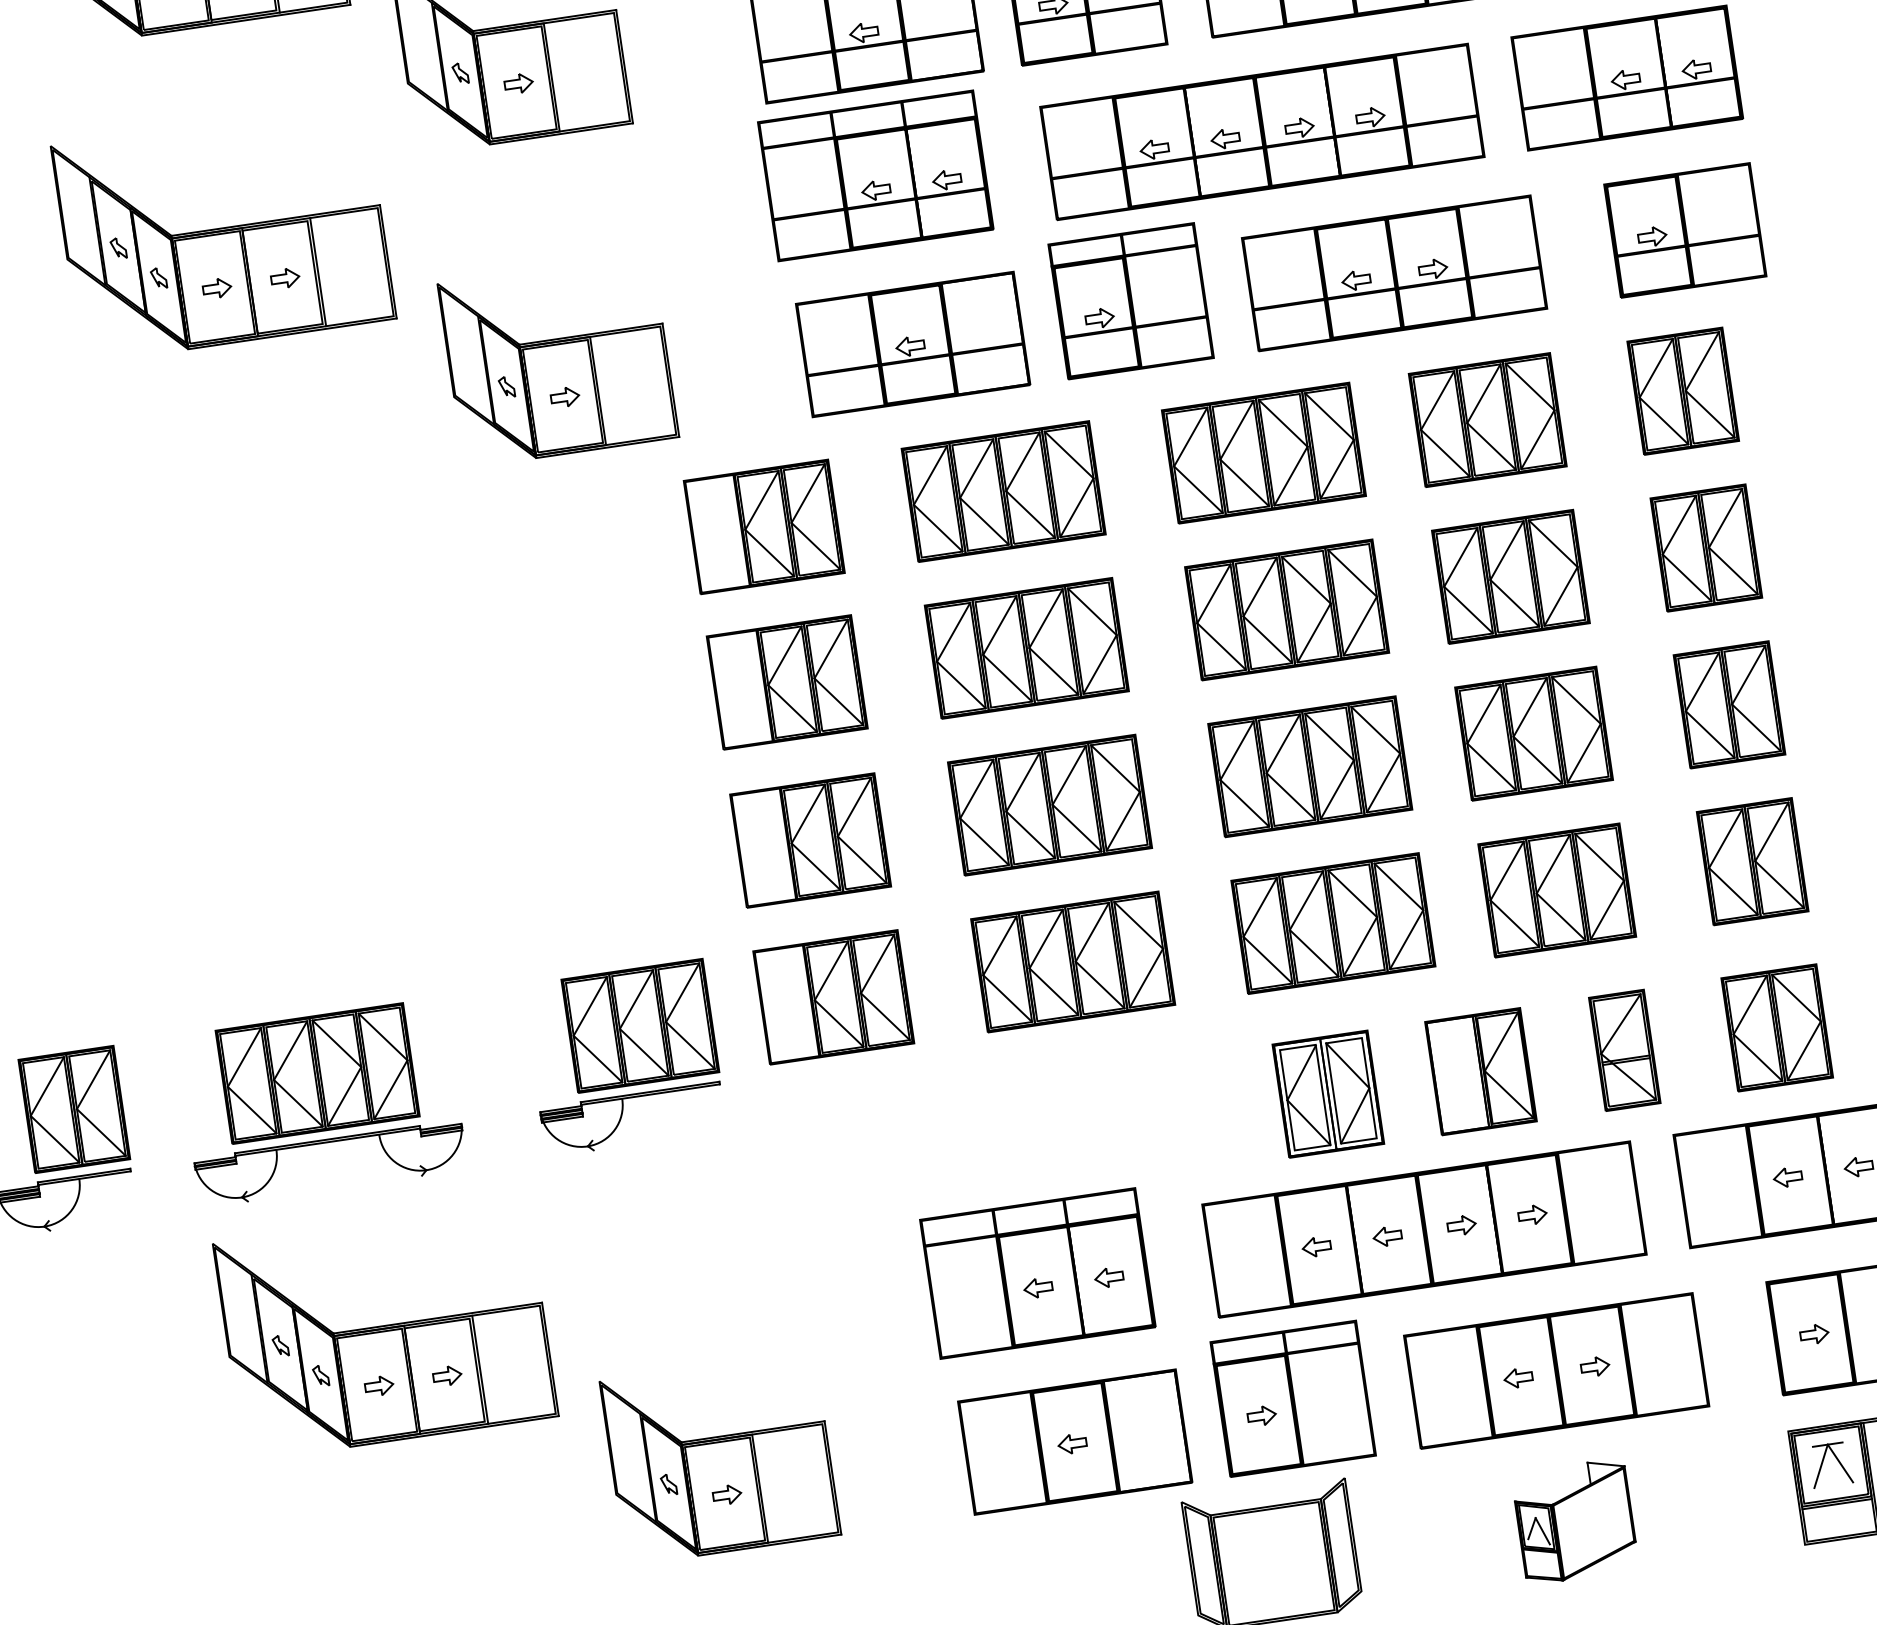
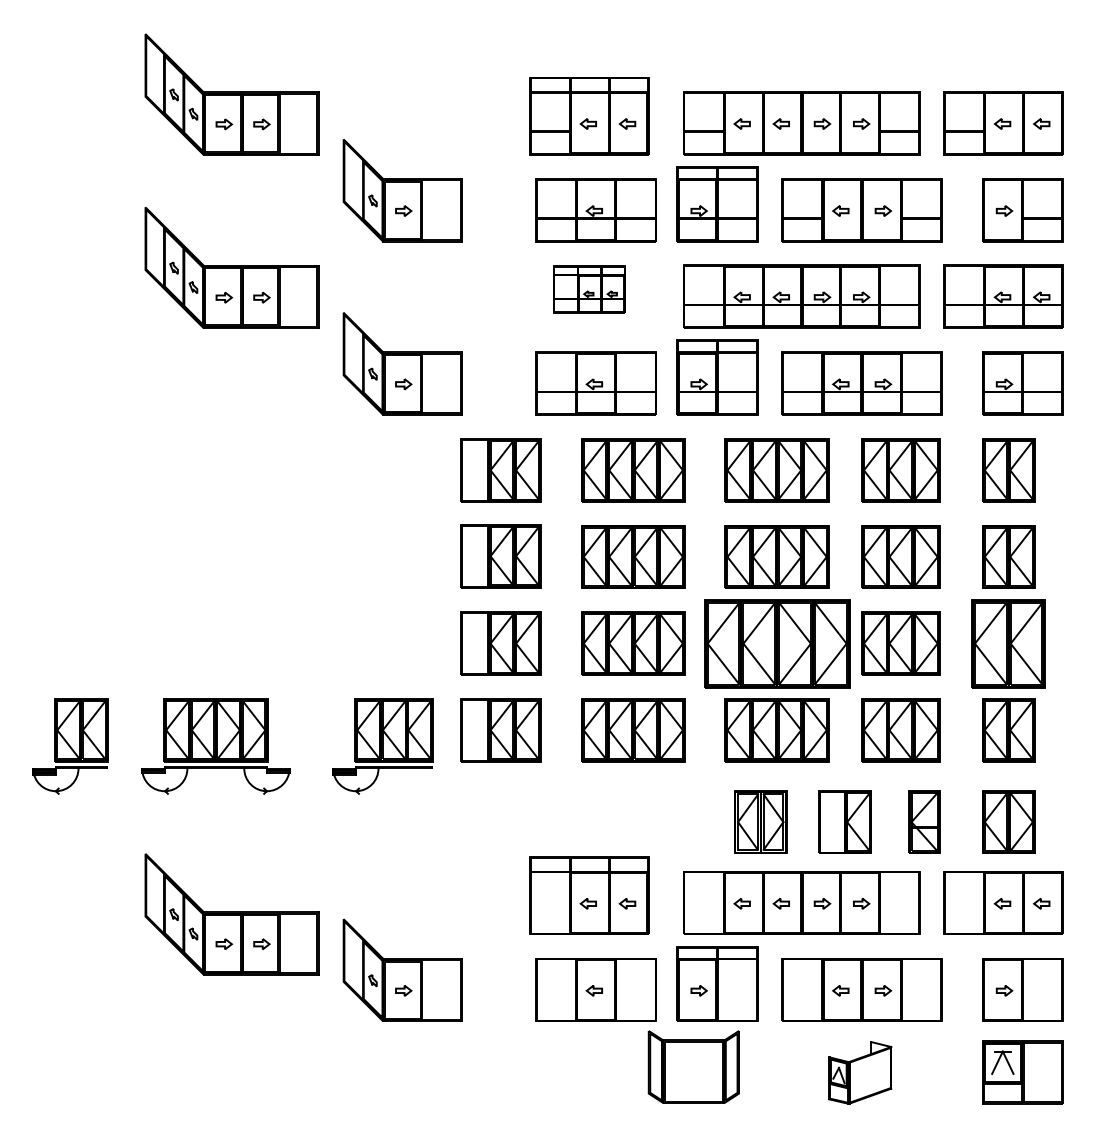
part: (876, 176) -> (589, 289), size x0.6
part: (1728, 704) -> (1008, 643), size x1.4
part: (1309, 766) -> (776, 643), size x1.4
part: (384, 1330) -> (231, 914), moved

